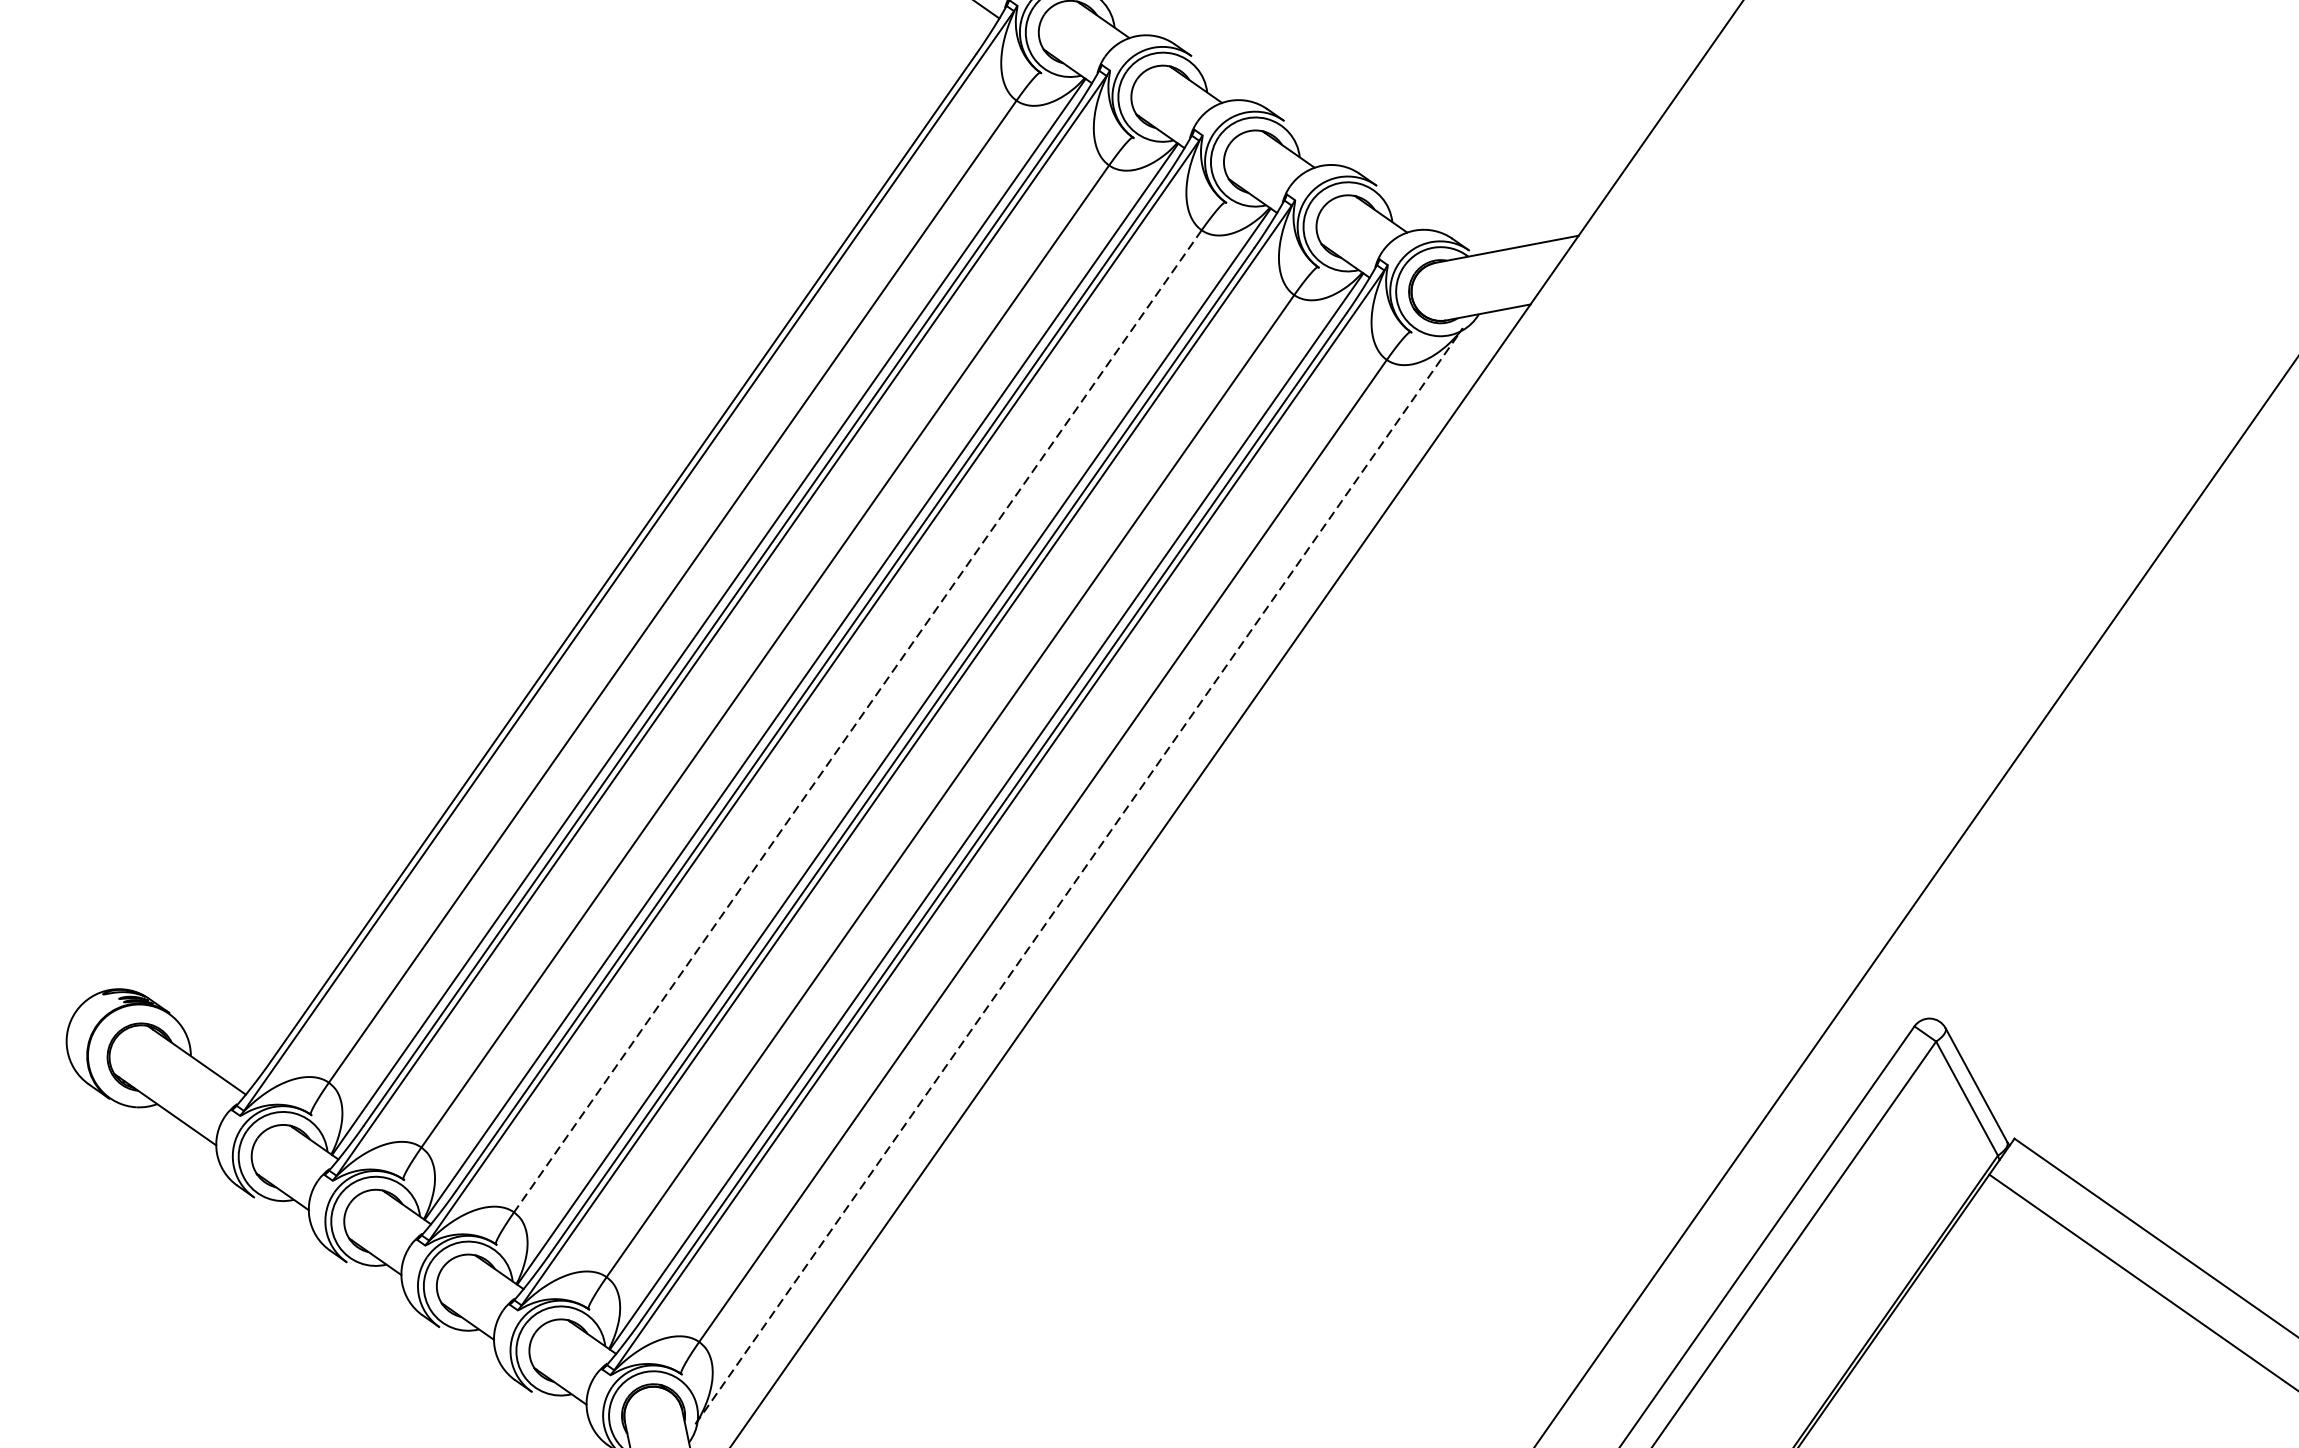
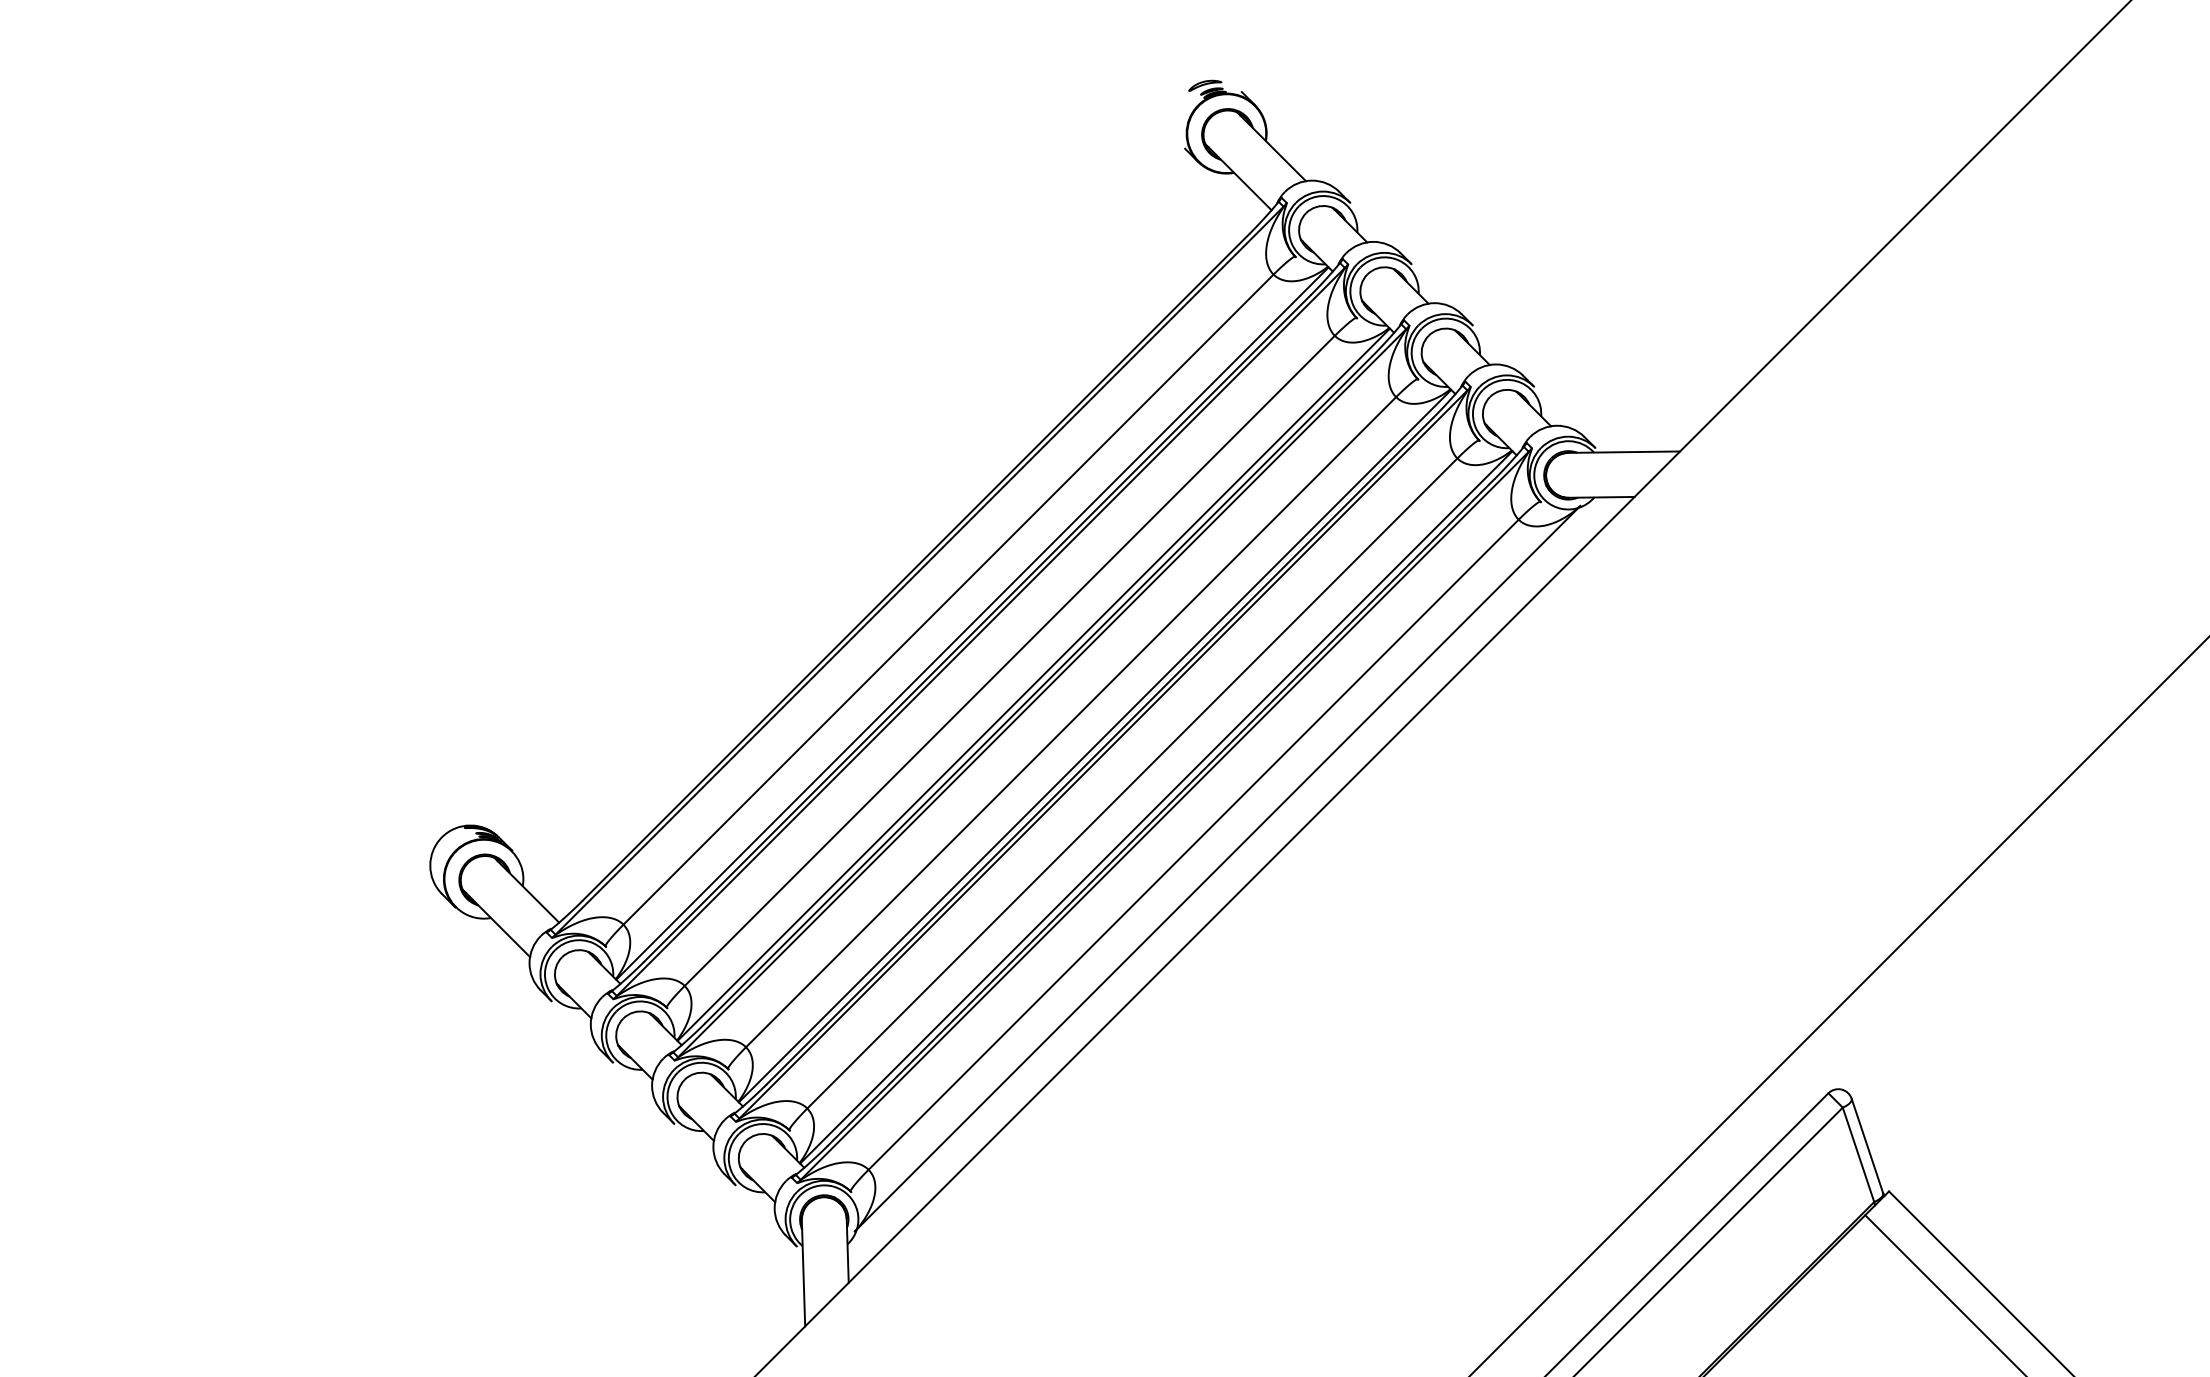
line: (858, 721) -> (1071, 722), dashed -> solid
line: (1079, 876) -> (1217, 868), dashed -> solid

